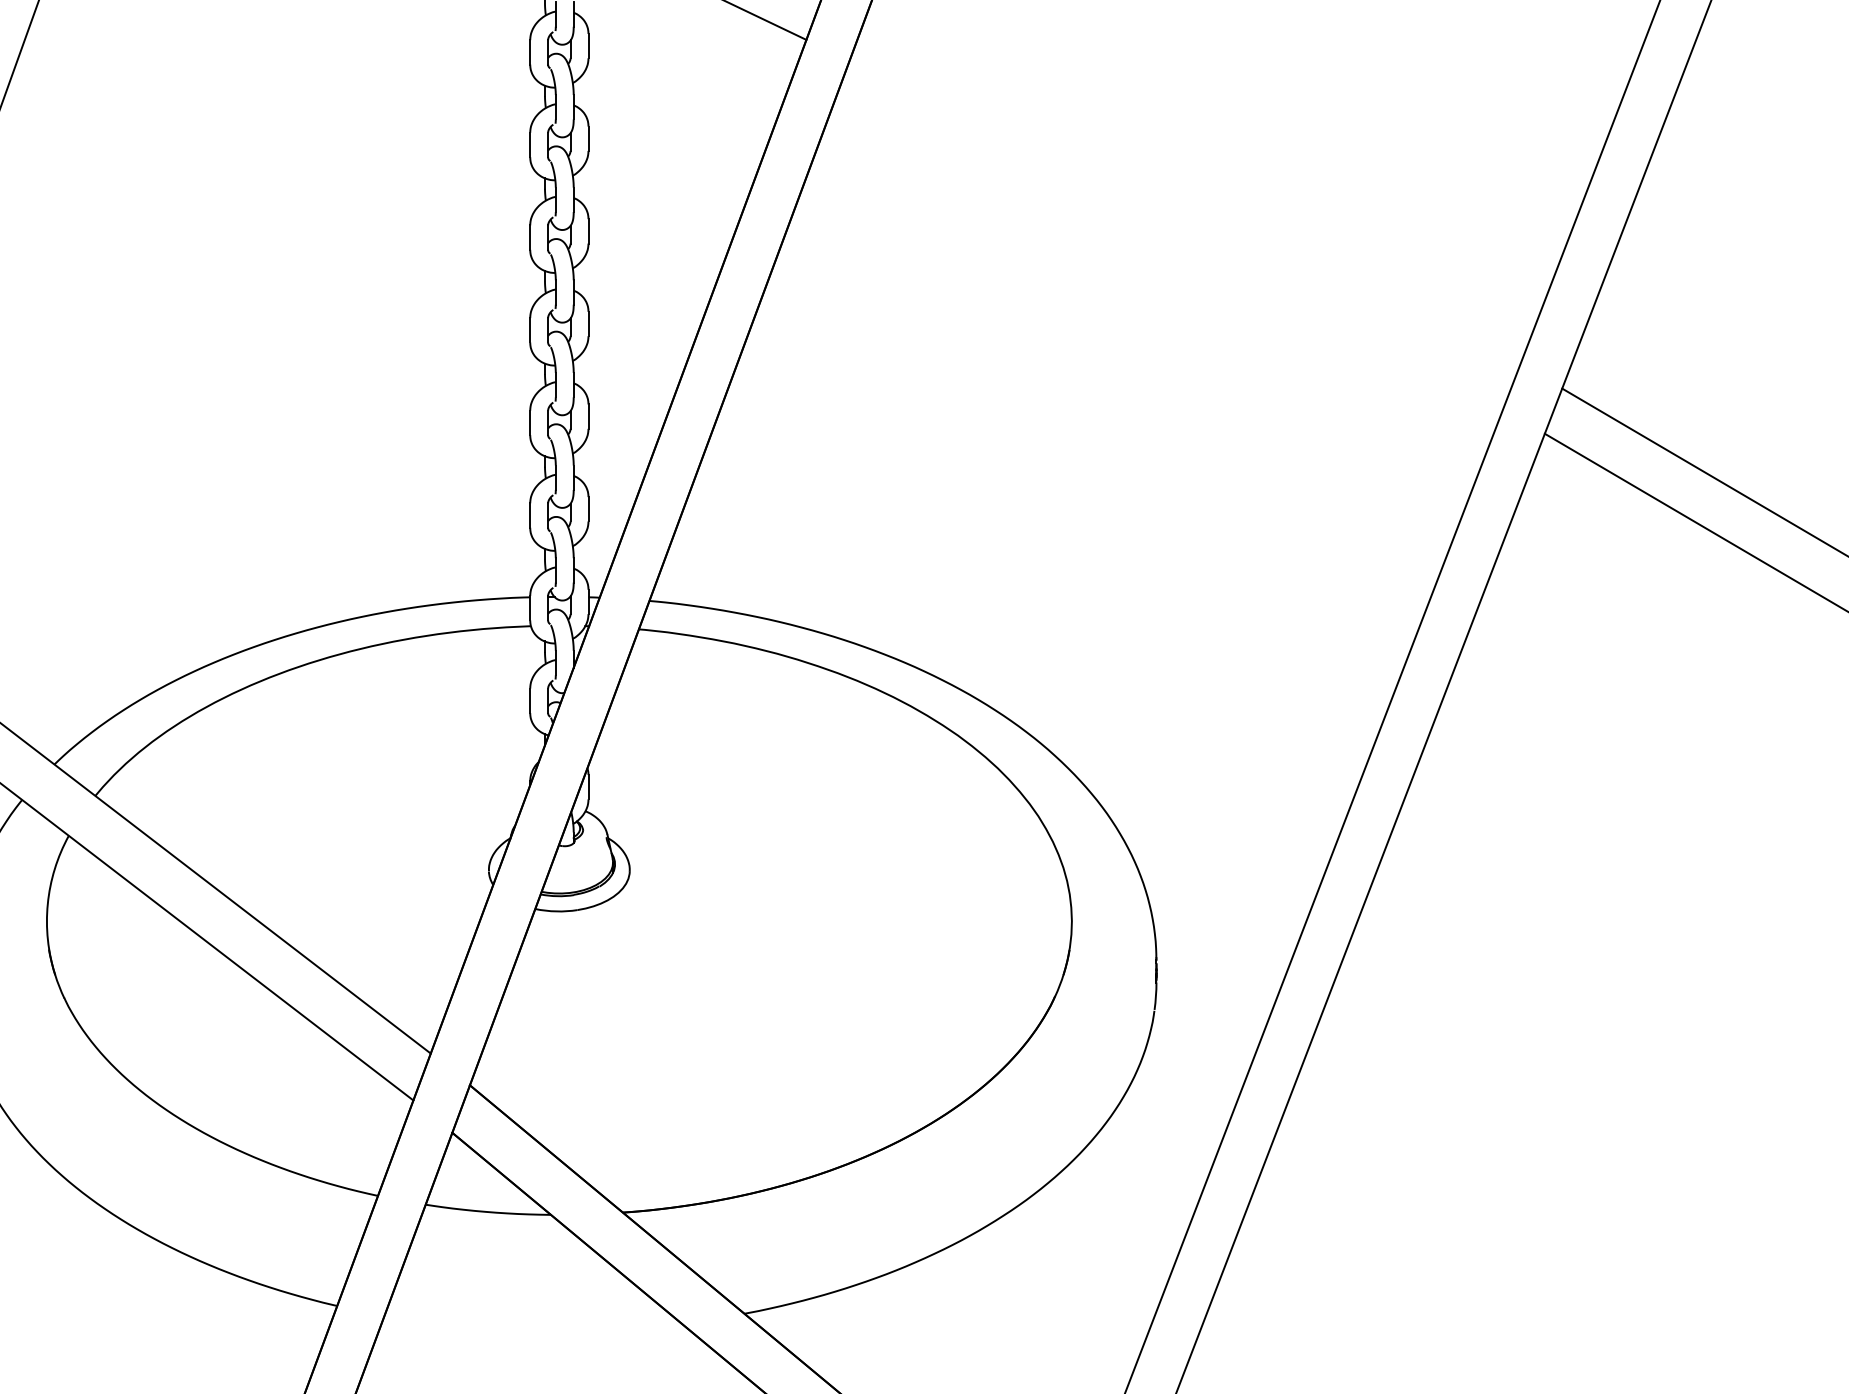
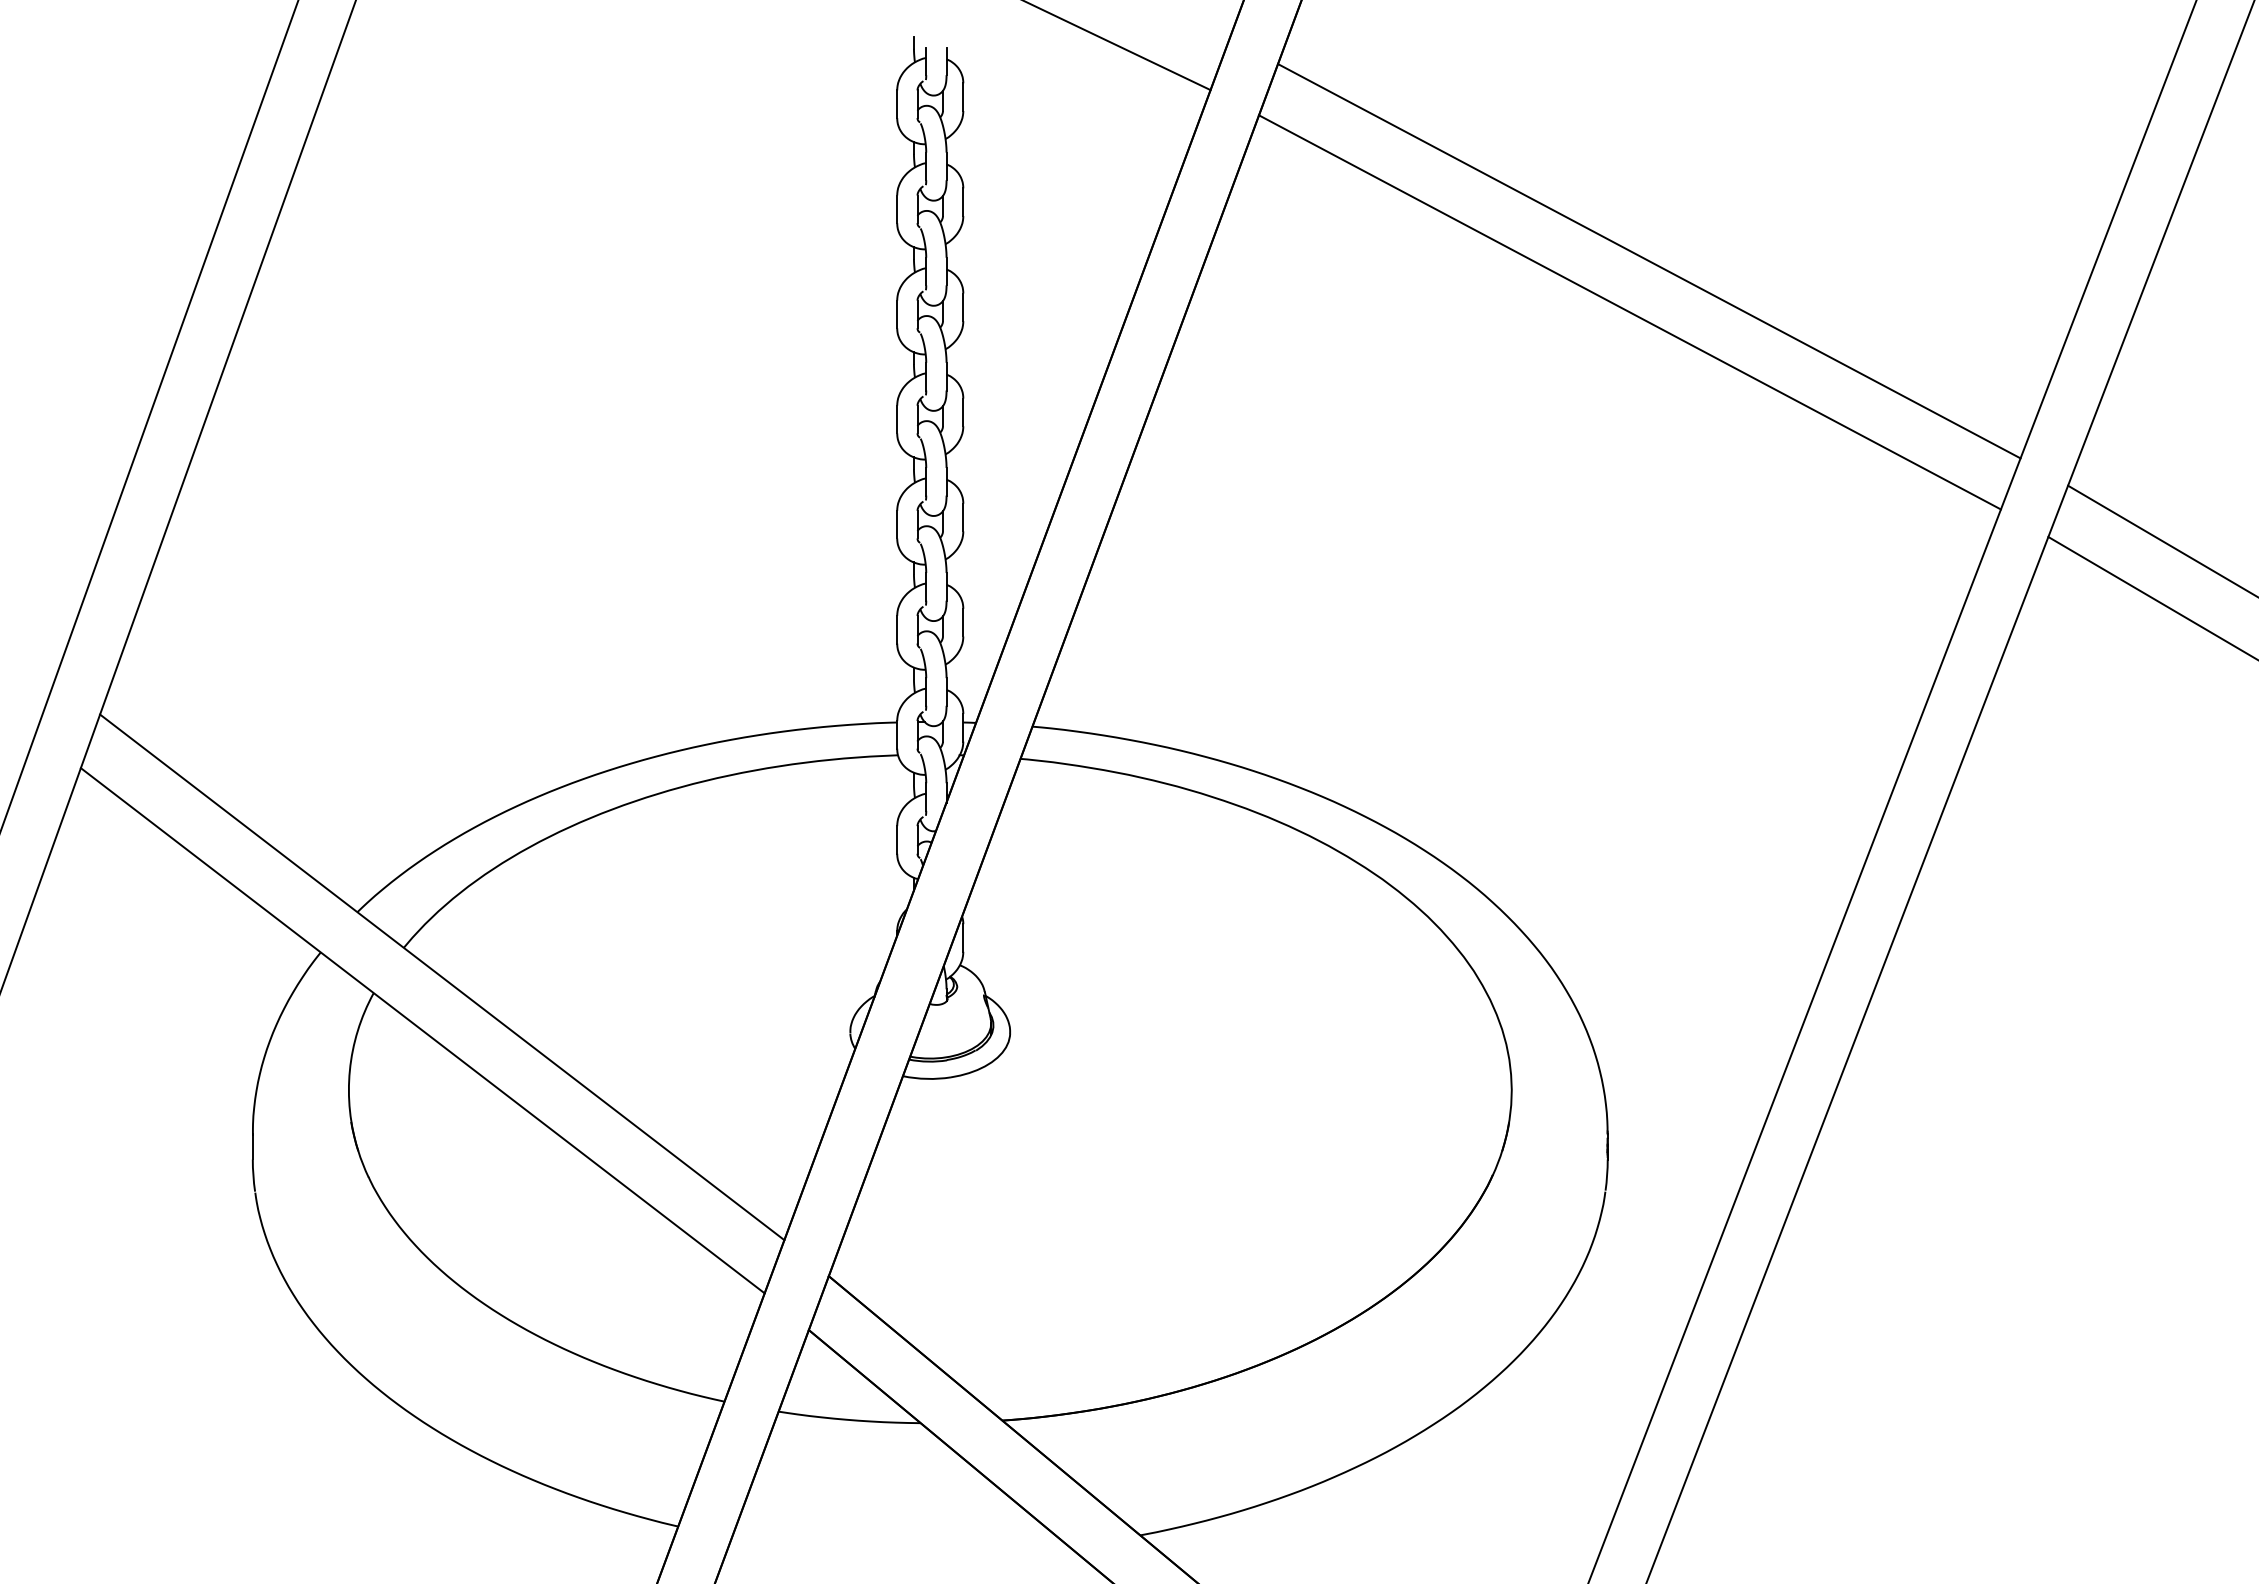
line: (1193, 190) -> (1649, 261), added
line: (1175, 235) -> (1629, 312), added

